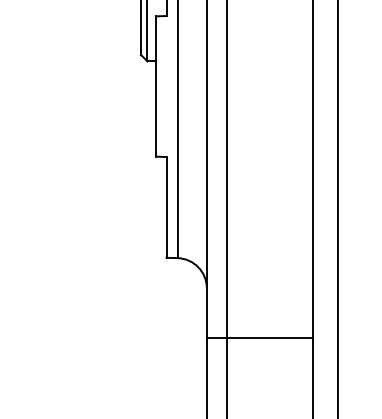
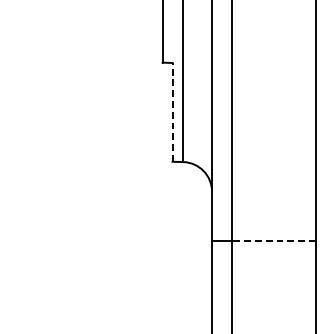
line: (166, 206) -> (172, 111), solid -> dashed
line: (269, 338) -> (273, 240), solid -> dashed

